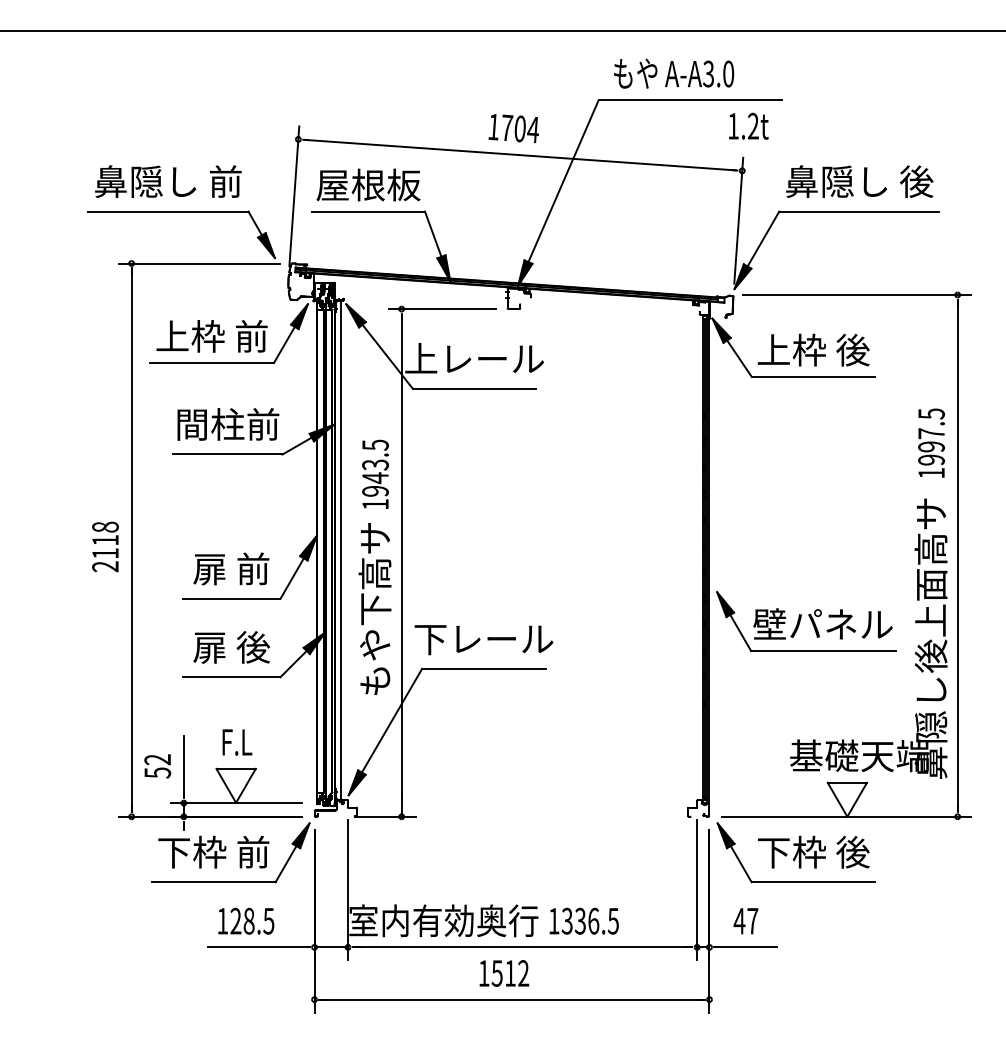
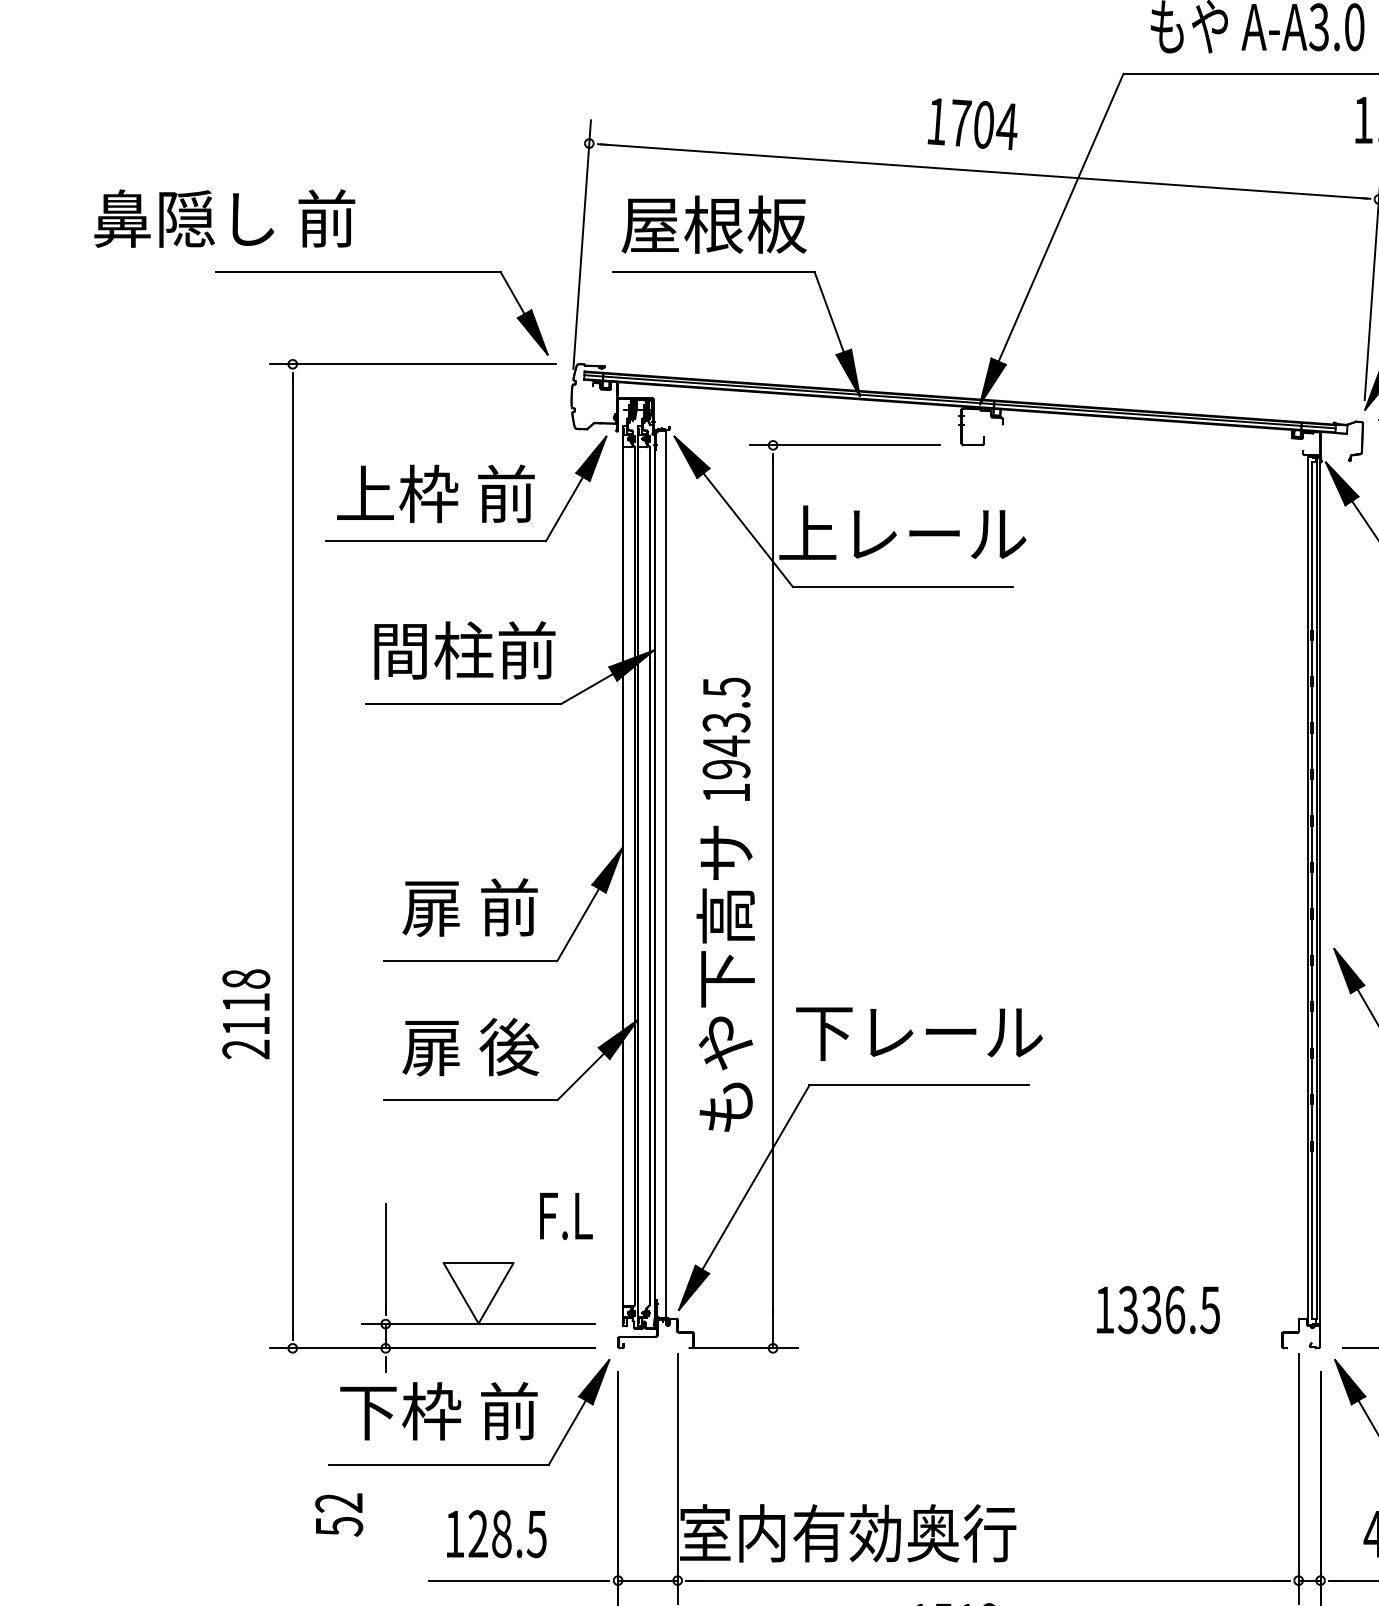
text: (168, 181) -> (224, 218), moved
text: (105, 546) -> (246, 1013), moved
text: (237, 742) -> (566, 1216), moved
text: (157, 766) -> (338, 1515), moved
text: (583, 920) -> (1156, 1308), moved

